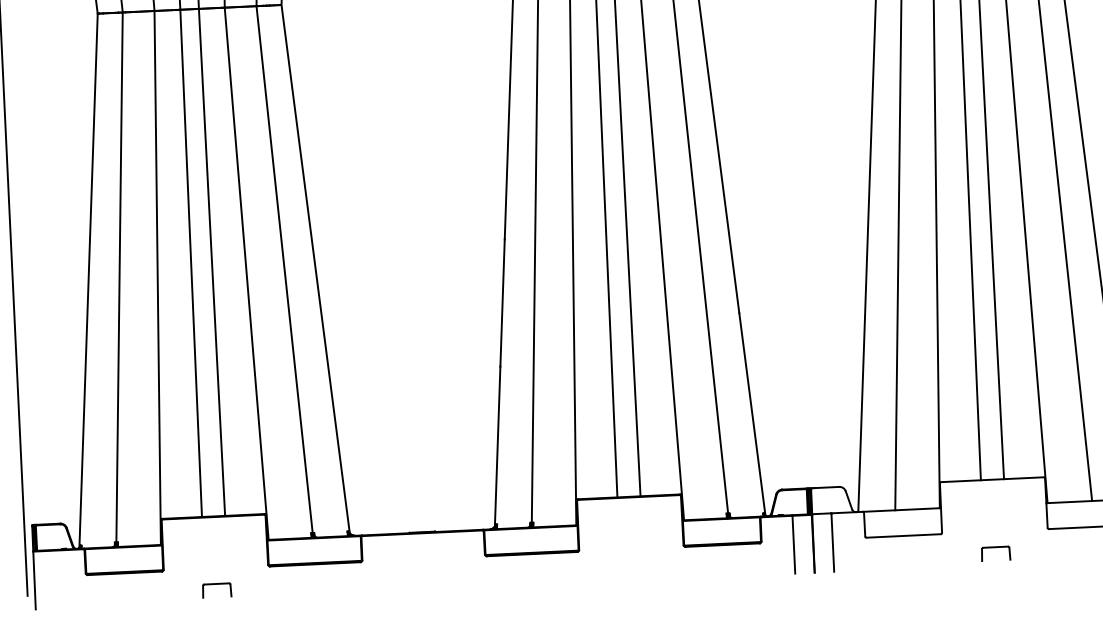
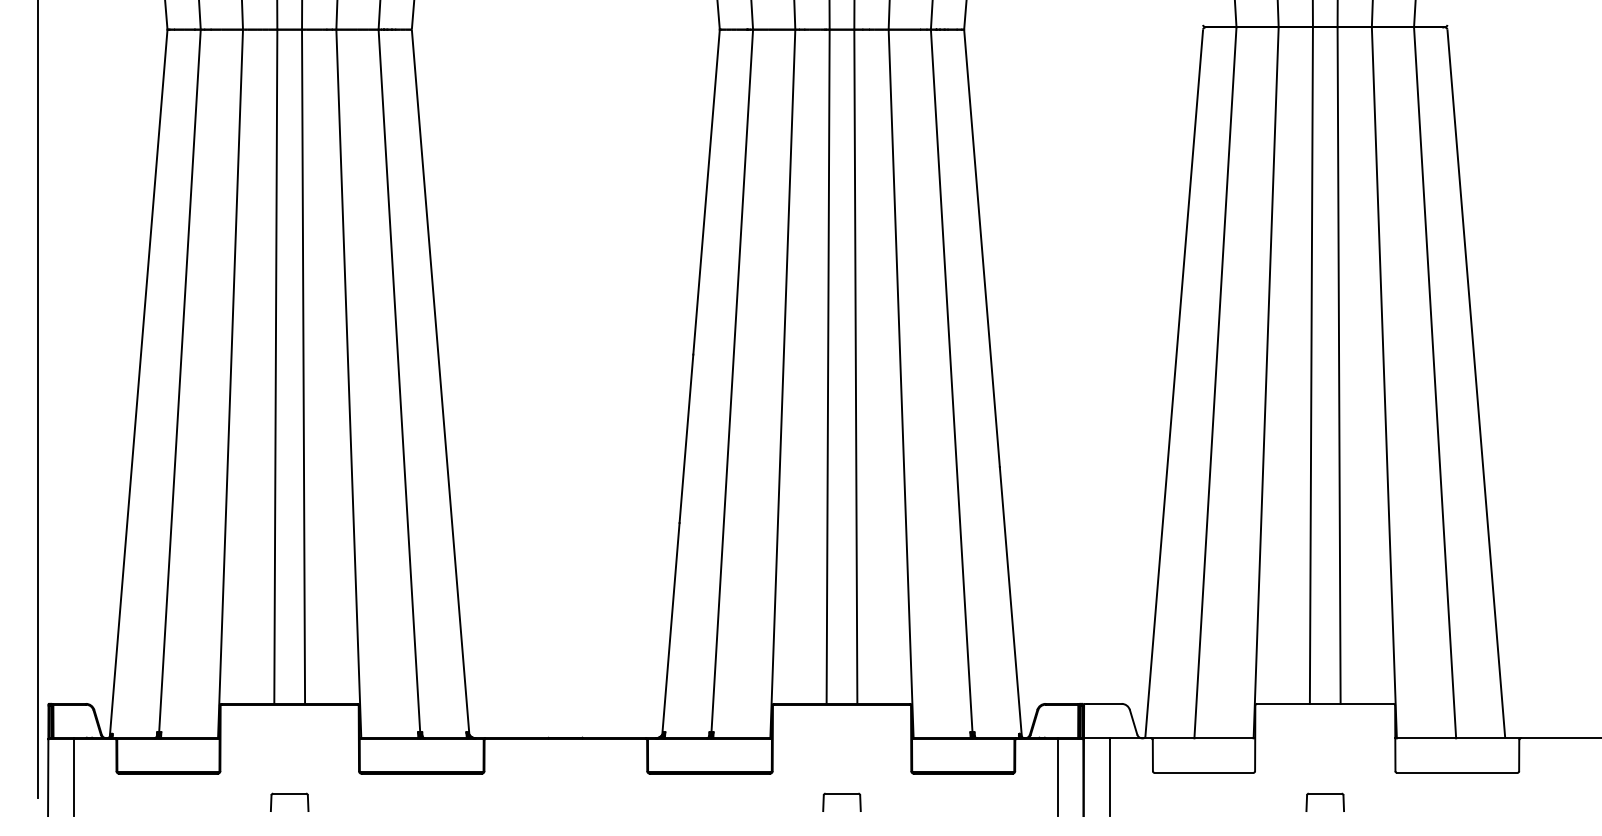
part: (631, 565) -> (841, 794), added
line: (53, 579) -> (73, 777), added

